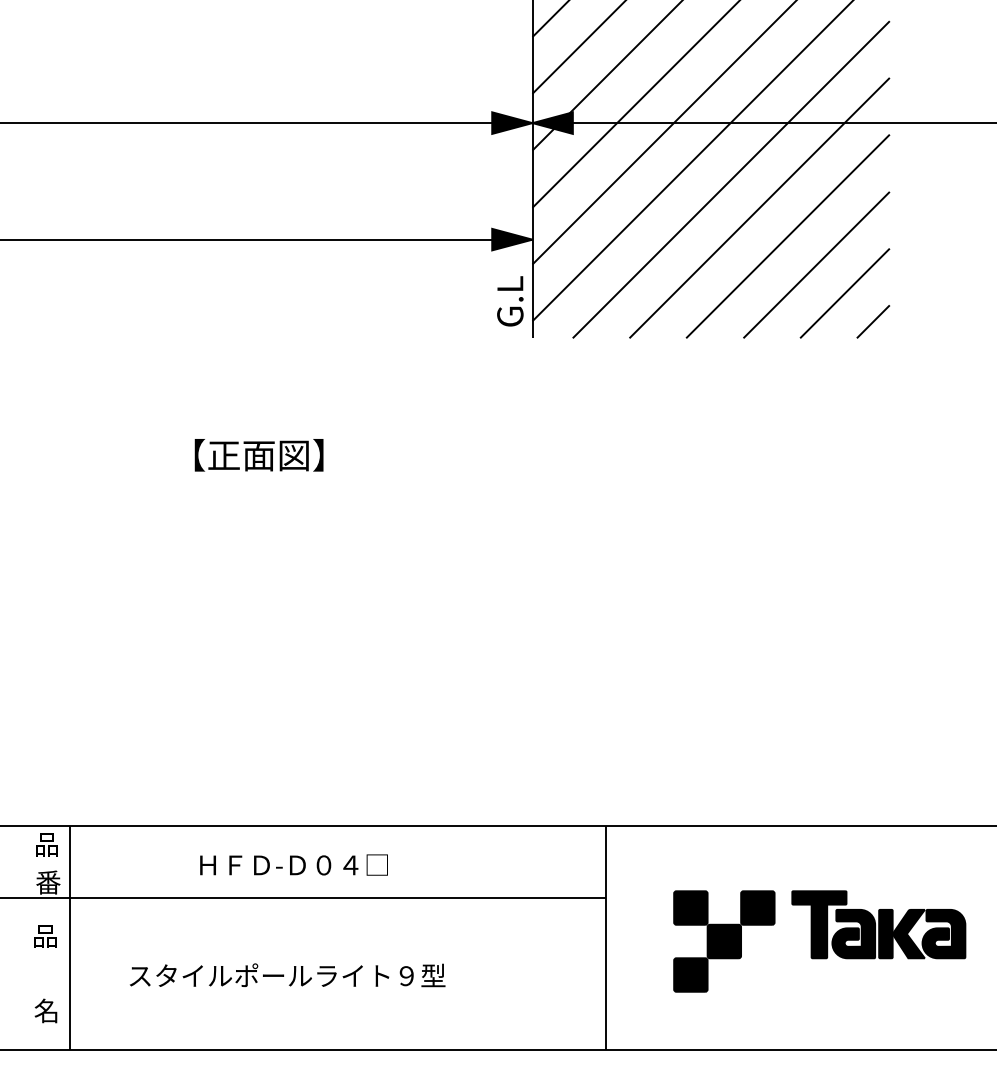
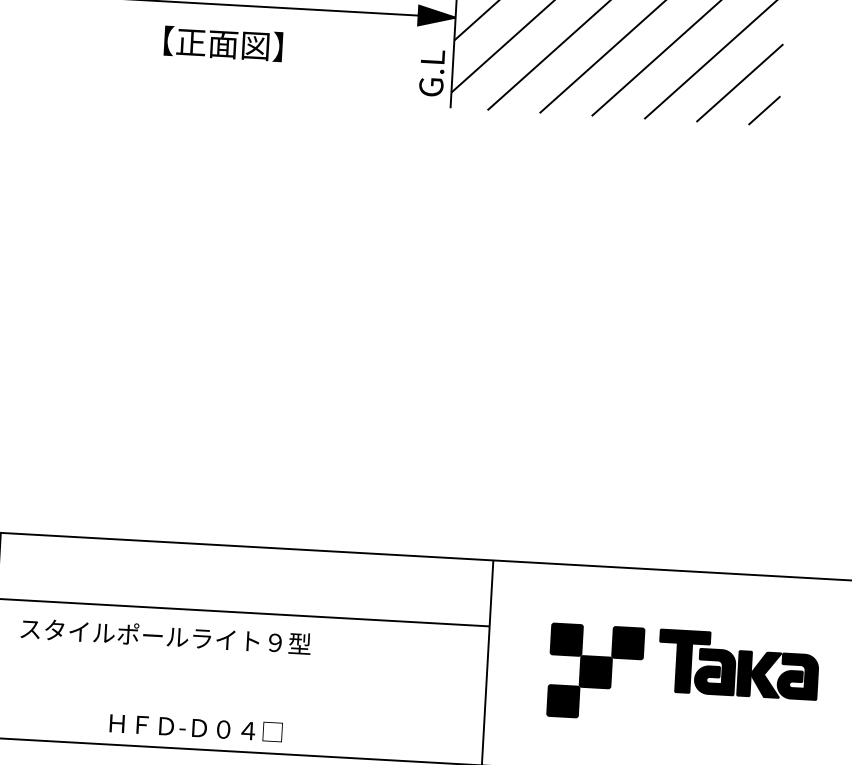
text: (258, 455) -> (222, 44), moved
text: (293, 864) -> (195, 727), moved
text: (287, 975) -> (165, 636), moved

